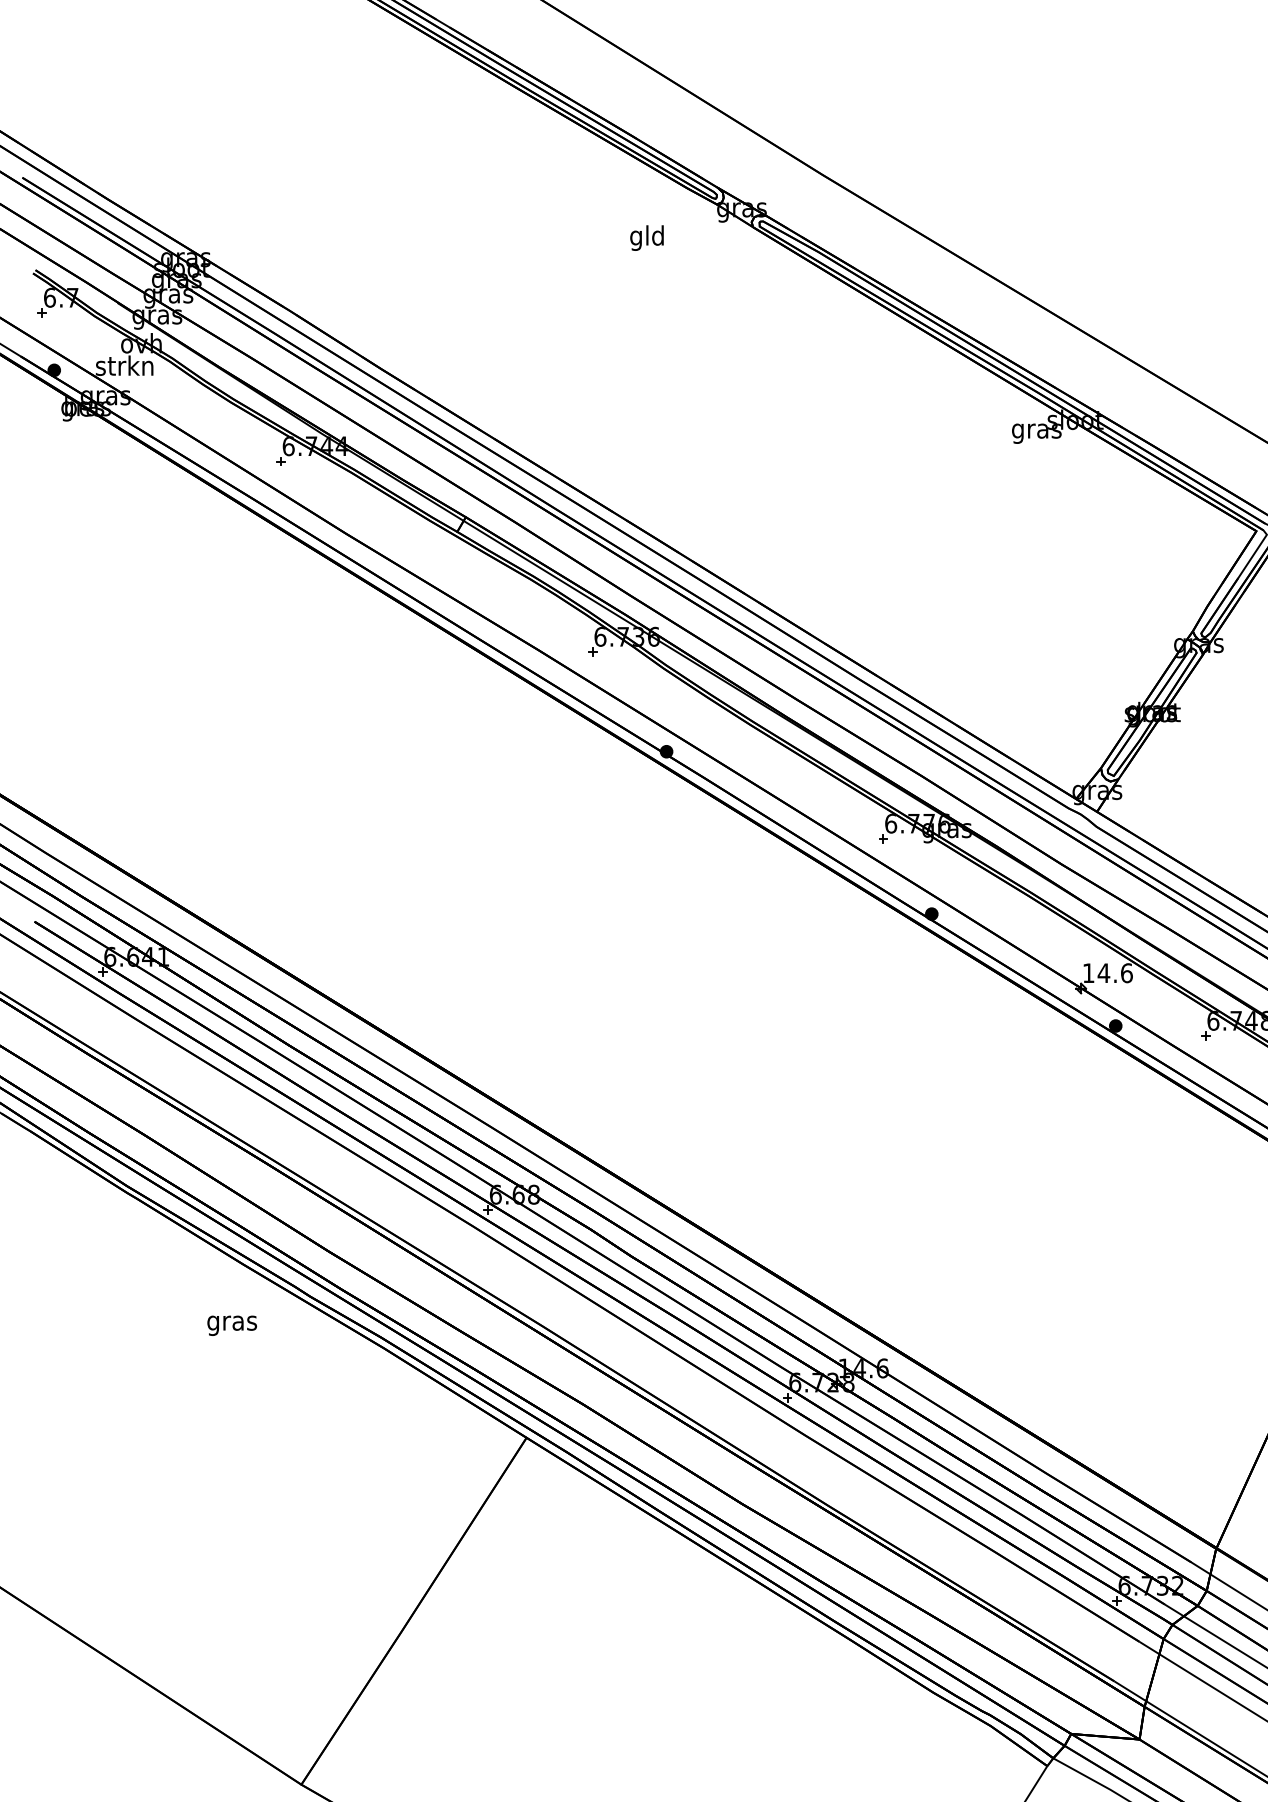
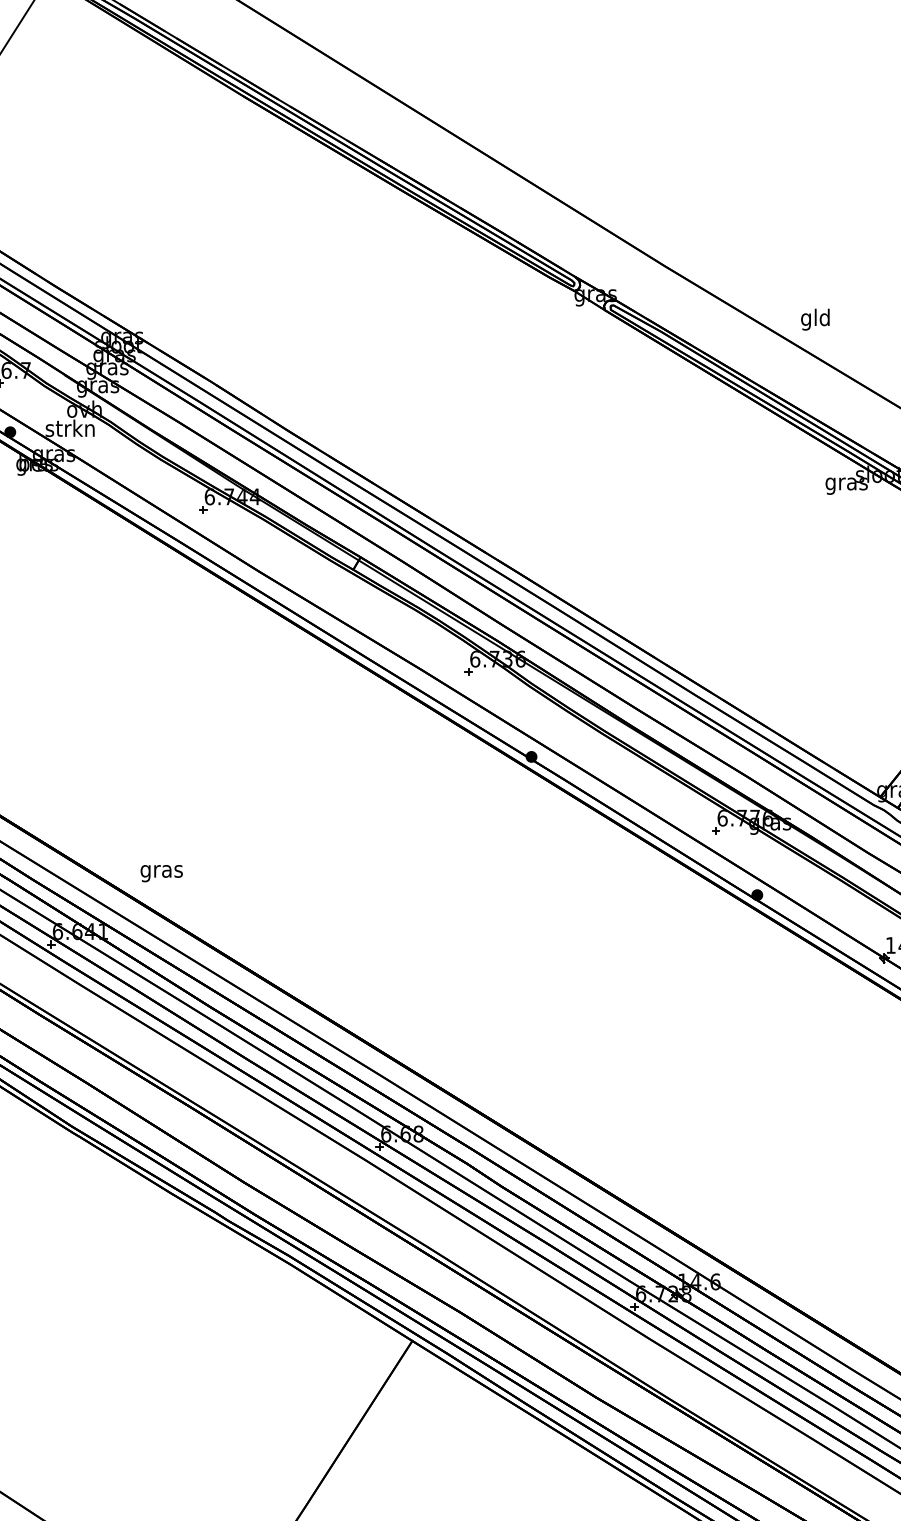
text: (646, 237) -> (814, 319), moved
text: (232, 1325) -> (161, 873), moved

